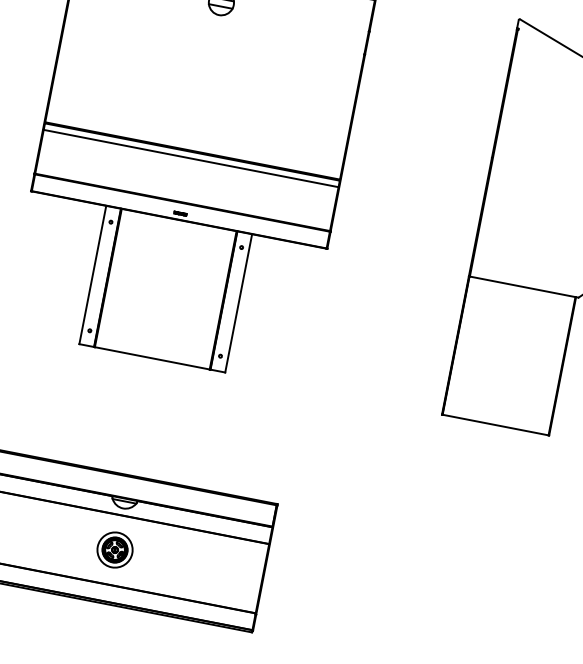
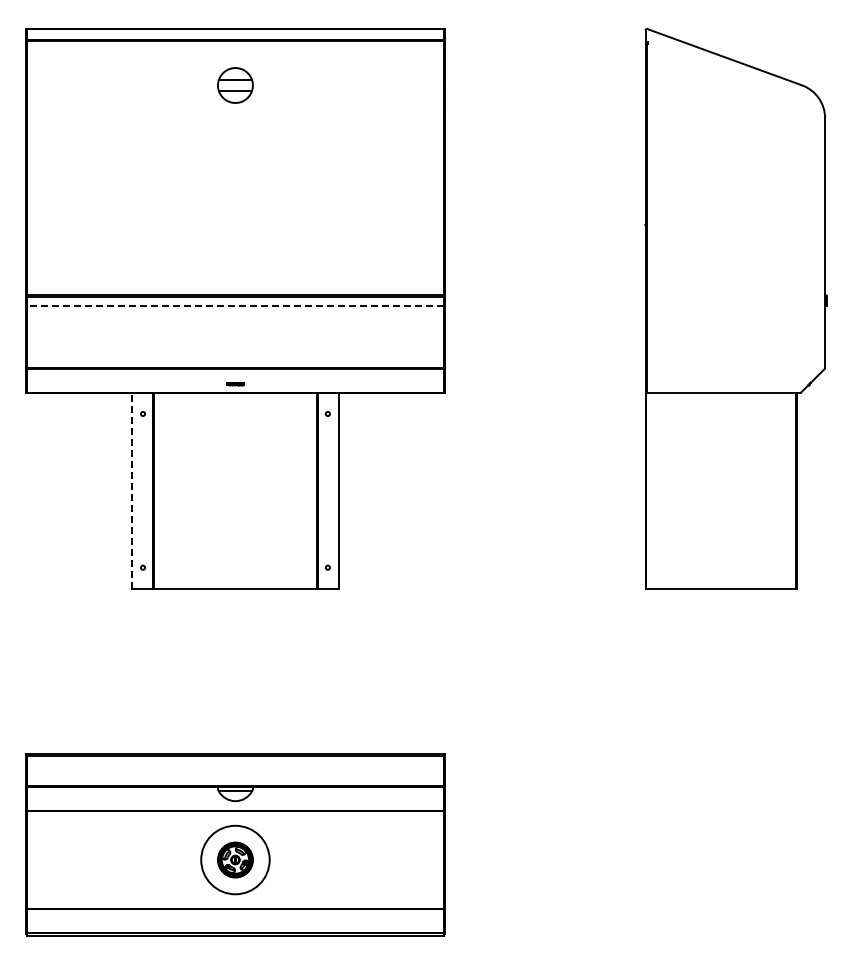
line: (191, 158) -> (235, 305), solid -> dashed
line: (93, 274) -> (132, 490), solid -> dashed
circle: (115, 549) -> (235, 859), size x1.4

